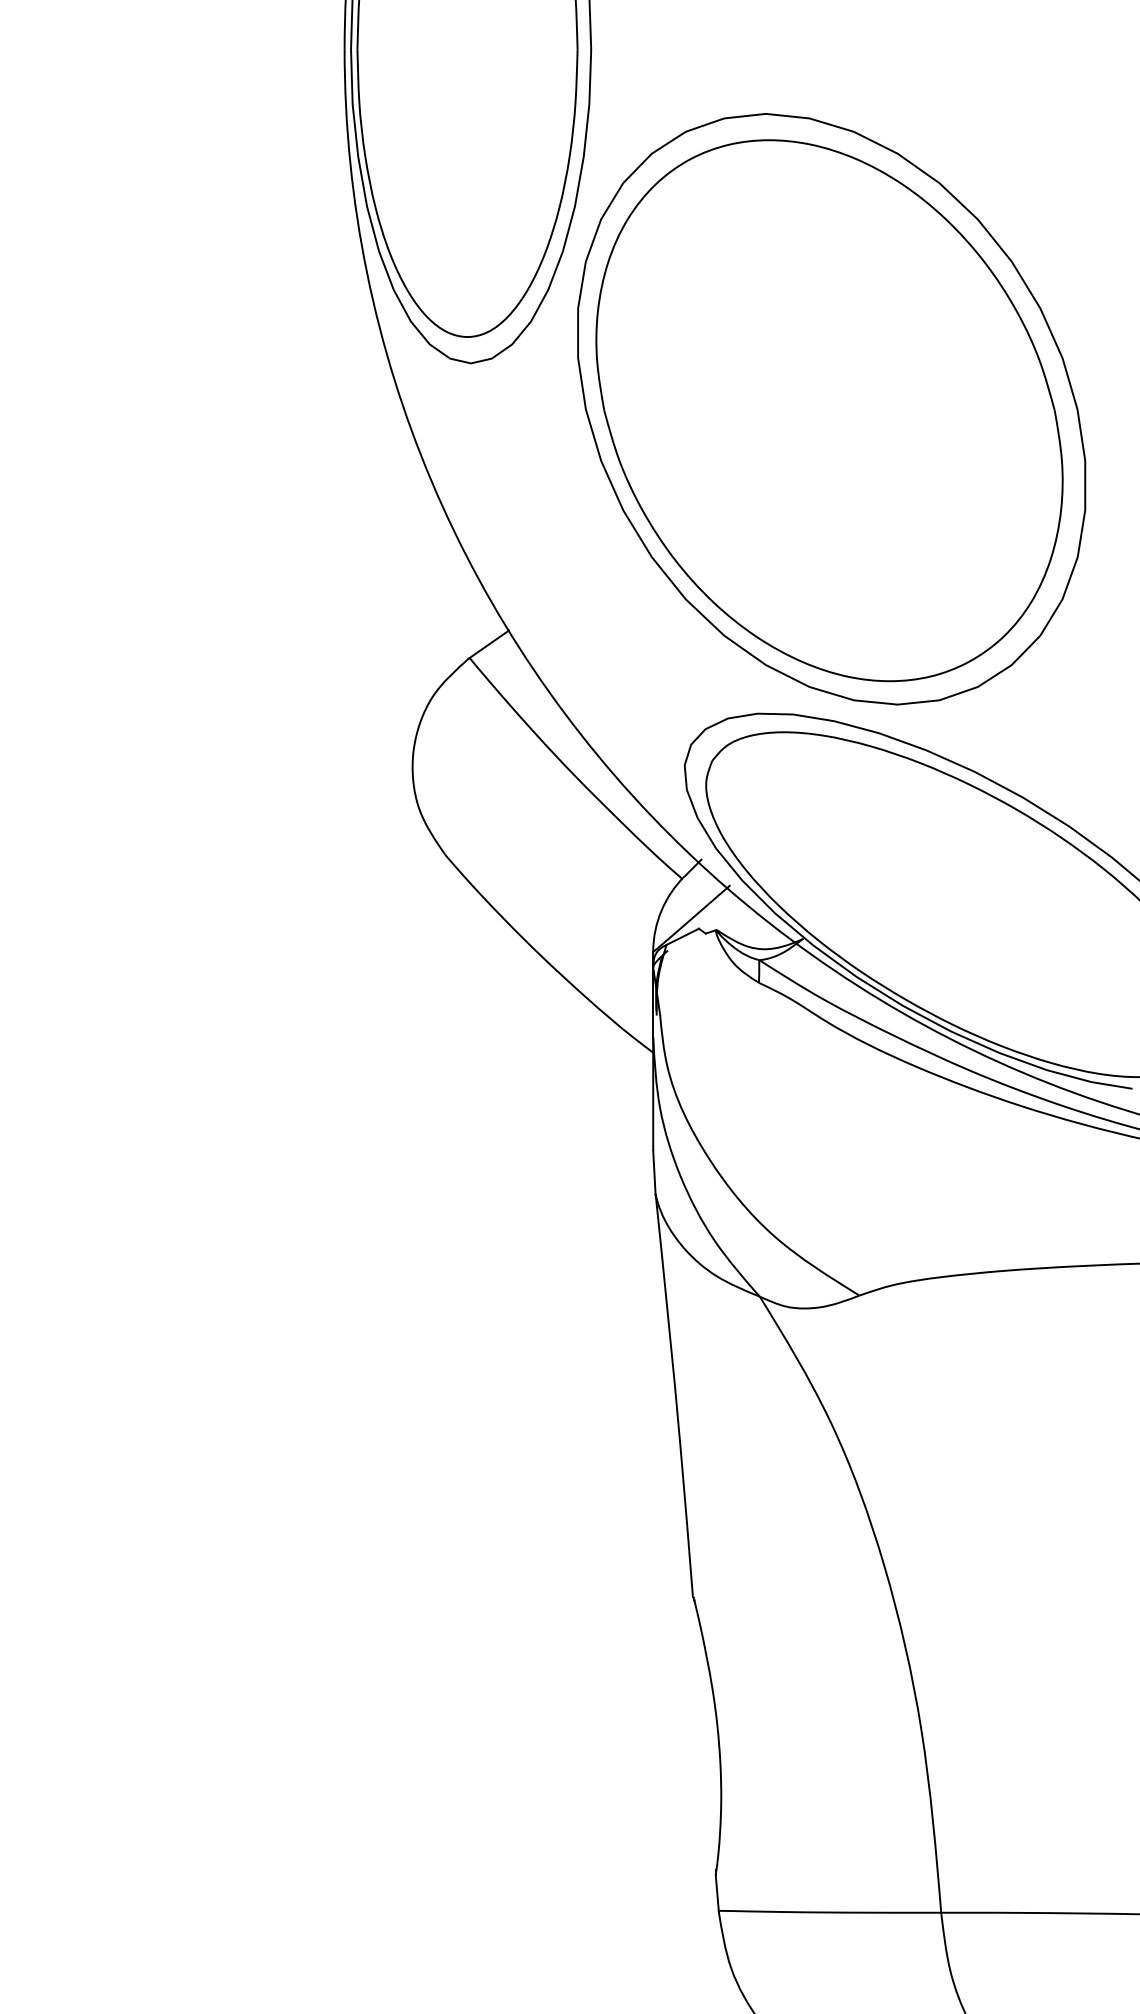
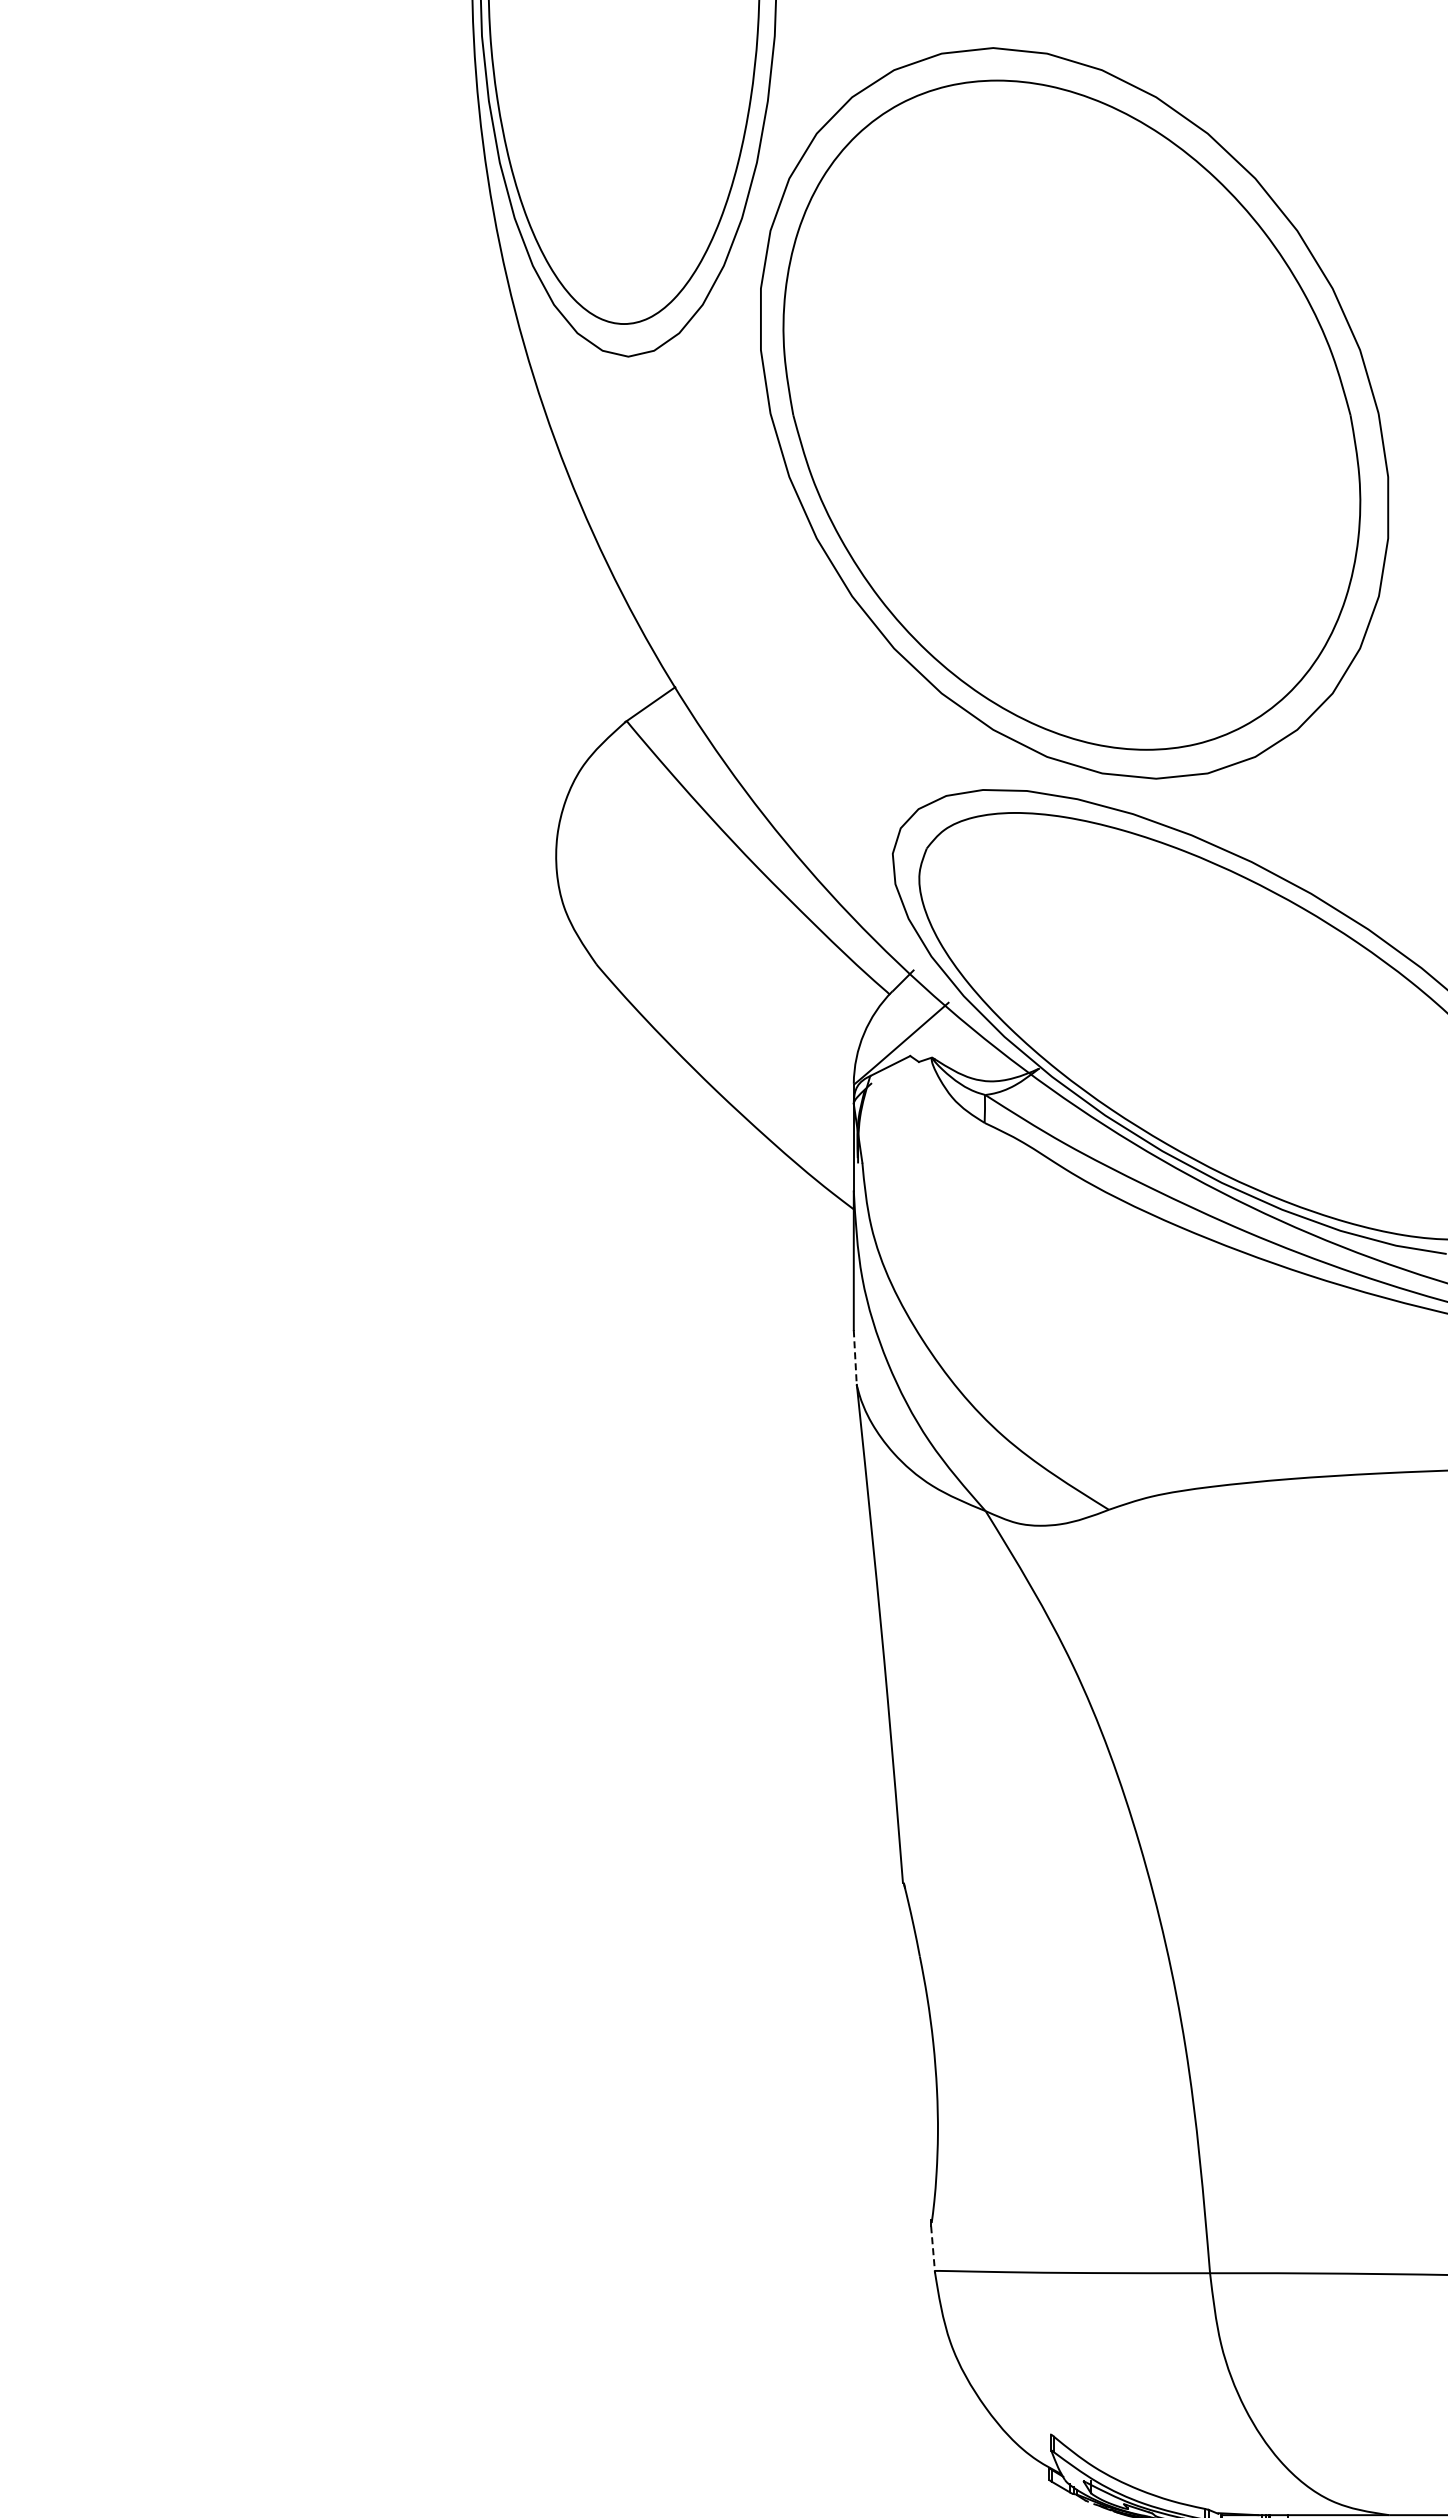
line: (654, 1173) -> (855, 1358), solid -> dashed
line: (717, 1893) -> (933, 2249), solid -> dashed

